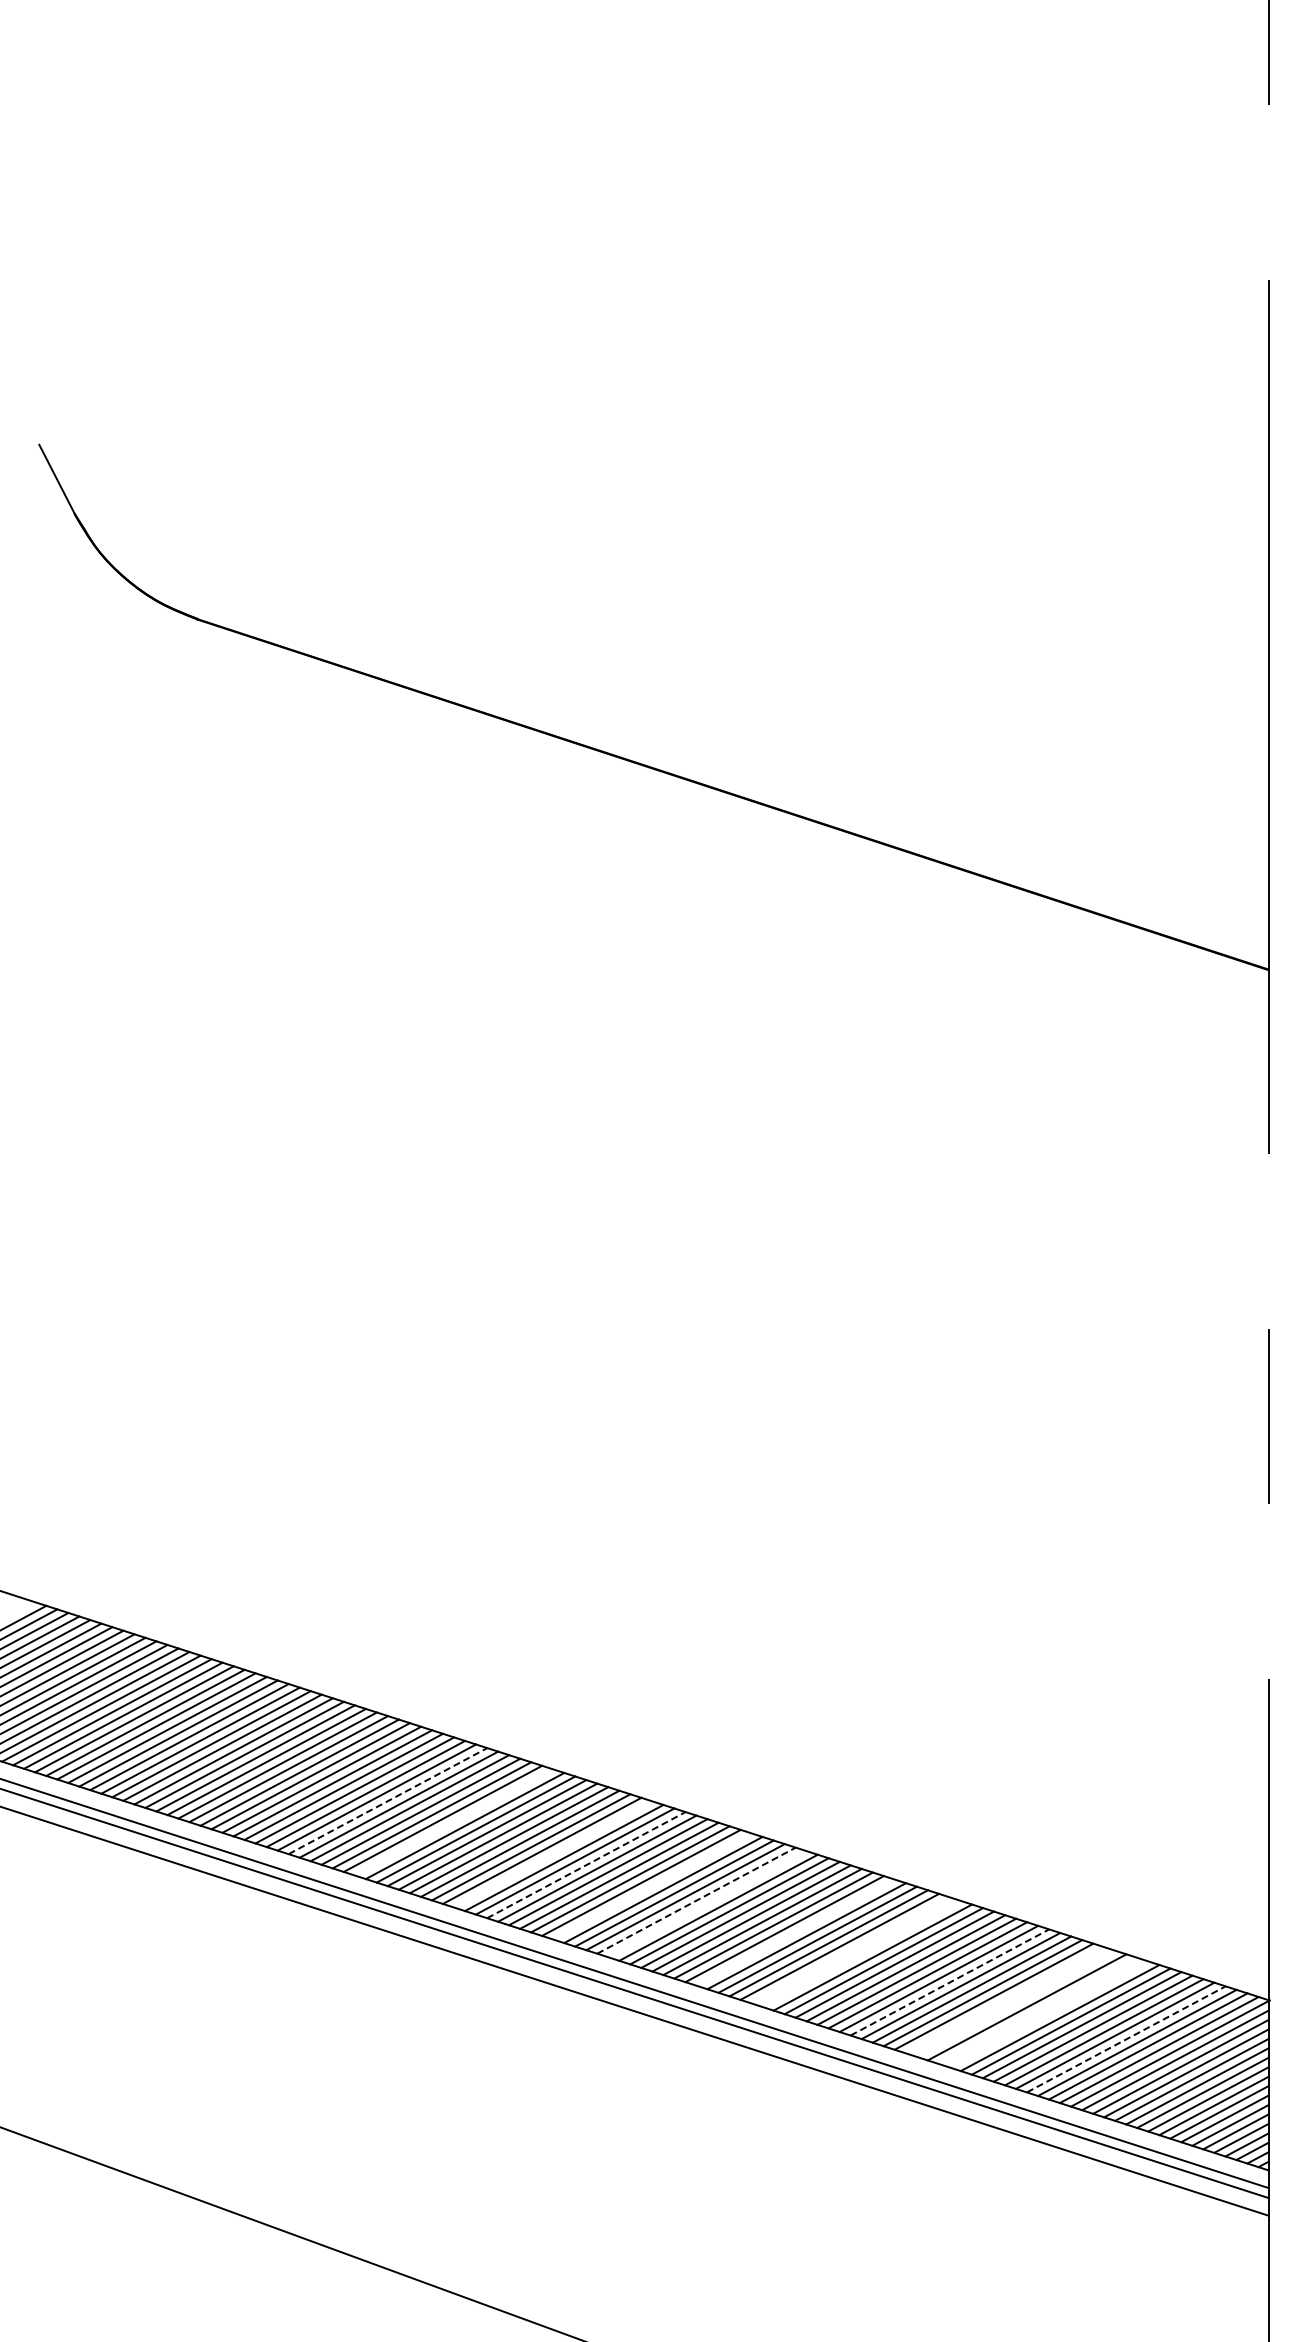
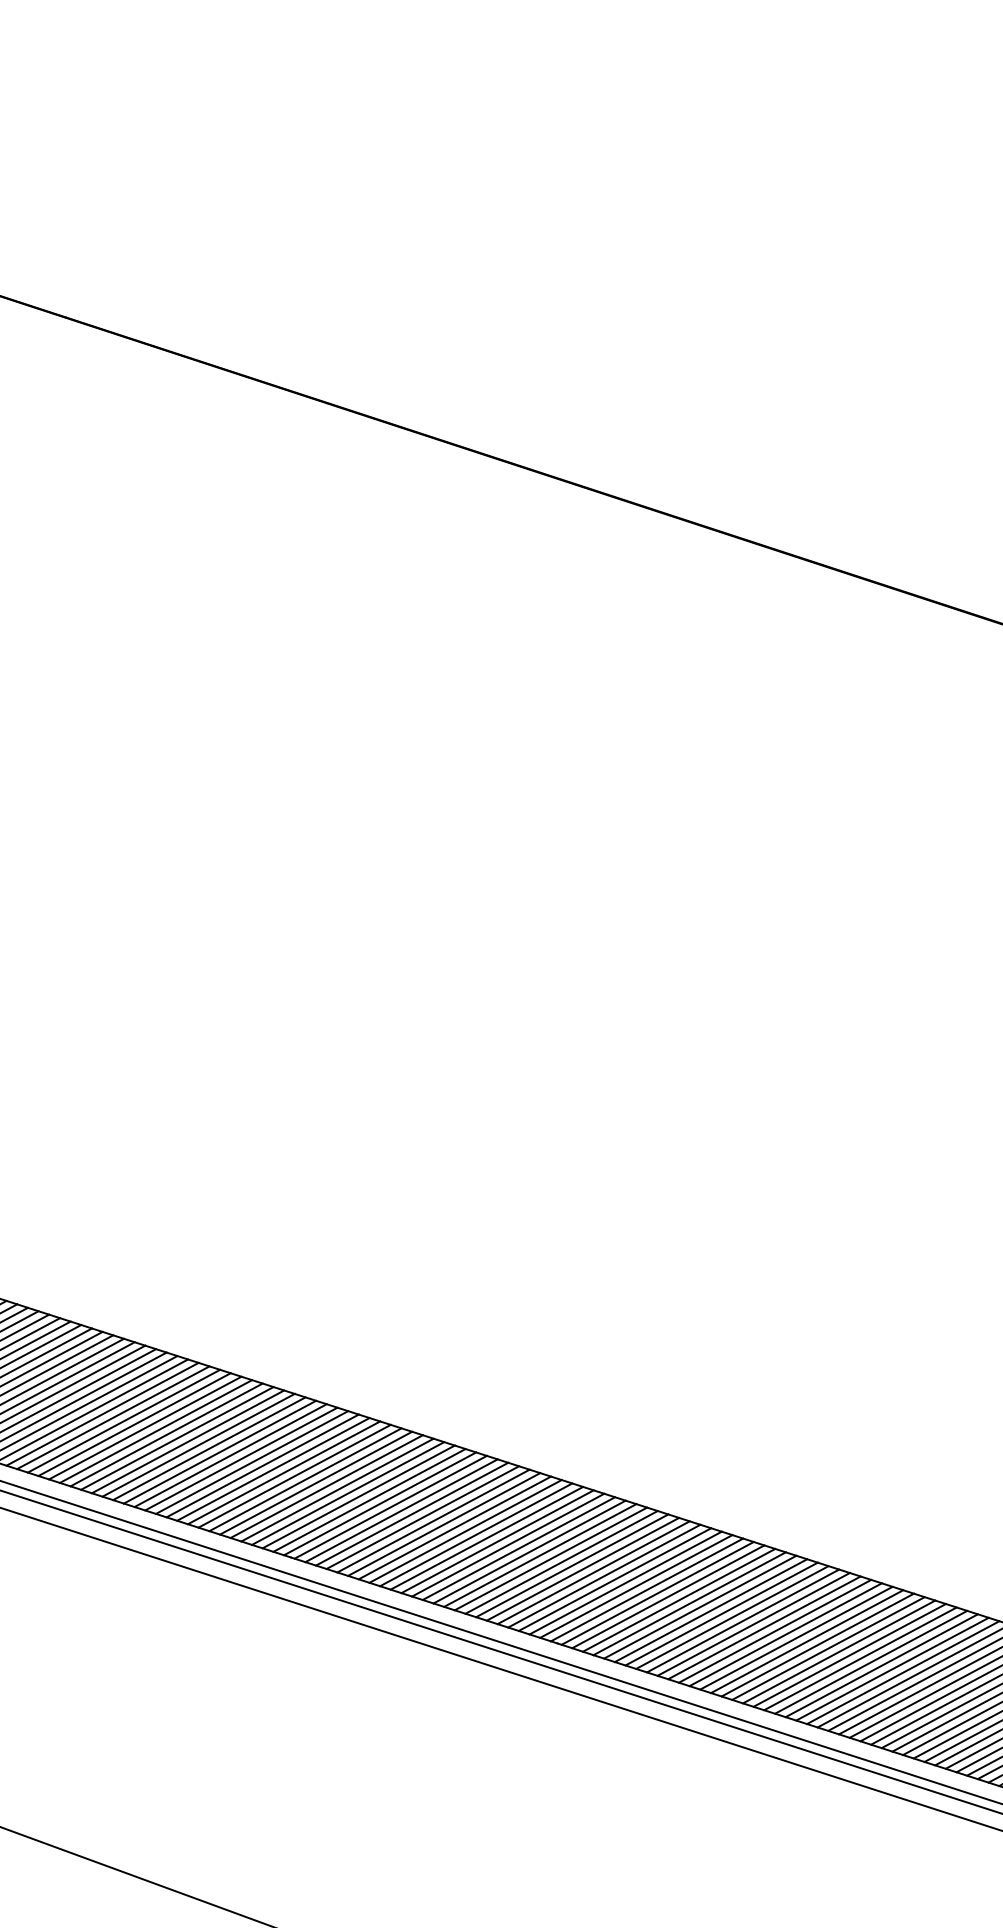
line: (388, 1801) -> (177, 1438), dashed -> solid
line: (453, 1822) -> (240, 1459), added
line: (552, 1854) -> (336, 1490), added
line: (586, 1865) -> (369, 1500), dashed -> solid
line: (652, 1886) -> (433, 1521), added
line: (696, 1900) -> (476, 1534), dashed -> solid
line: (707, 1904) -> (486, 1538), added
line: (795, 1932) -> (572, 1565), added
line: (850, 1950) -> (625, 1583), added
line: (861, 1953) -> (636, 1586), added
line: (949, 1982) -> (721, 1614), dashed -> solid
line: (1004, 2000) -> (774, 1631), added
line: (1015, 2003) -> (785, 1634), added
line: (1037, 2010) -> (806, 1641), added
line: (1048, 2014) -> (817, 1645), added
line: (1126, 2039) -> (892, 1669), dashed -> solid

